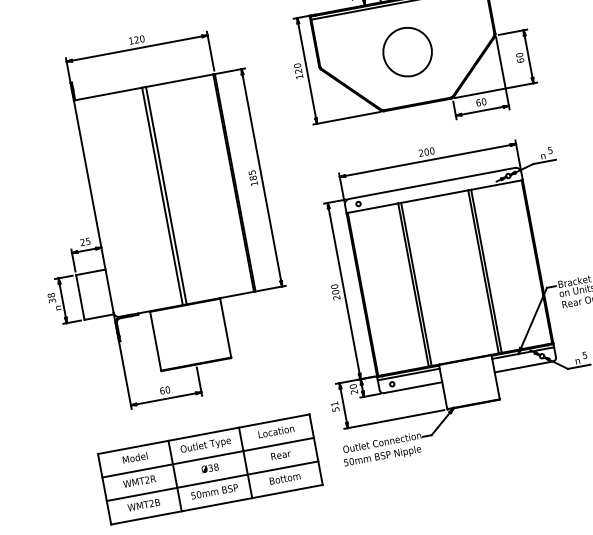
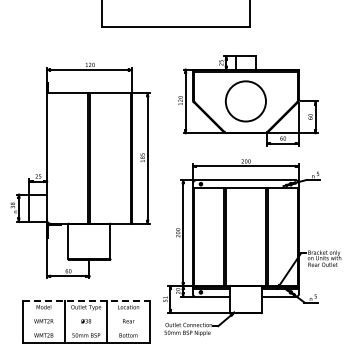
circle: (406, 52) -> (245, 101), size x1.4
line: (204, 433) -> (86, 300), solid -> dashed
line: (206, 457) -> (85, 314), removed
line: (211, 482) -> (85, 329), removed

